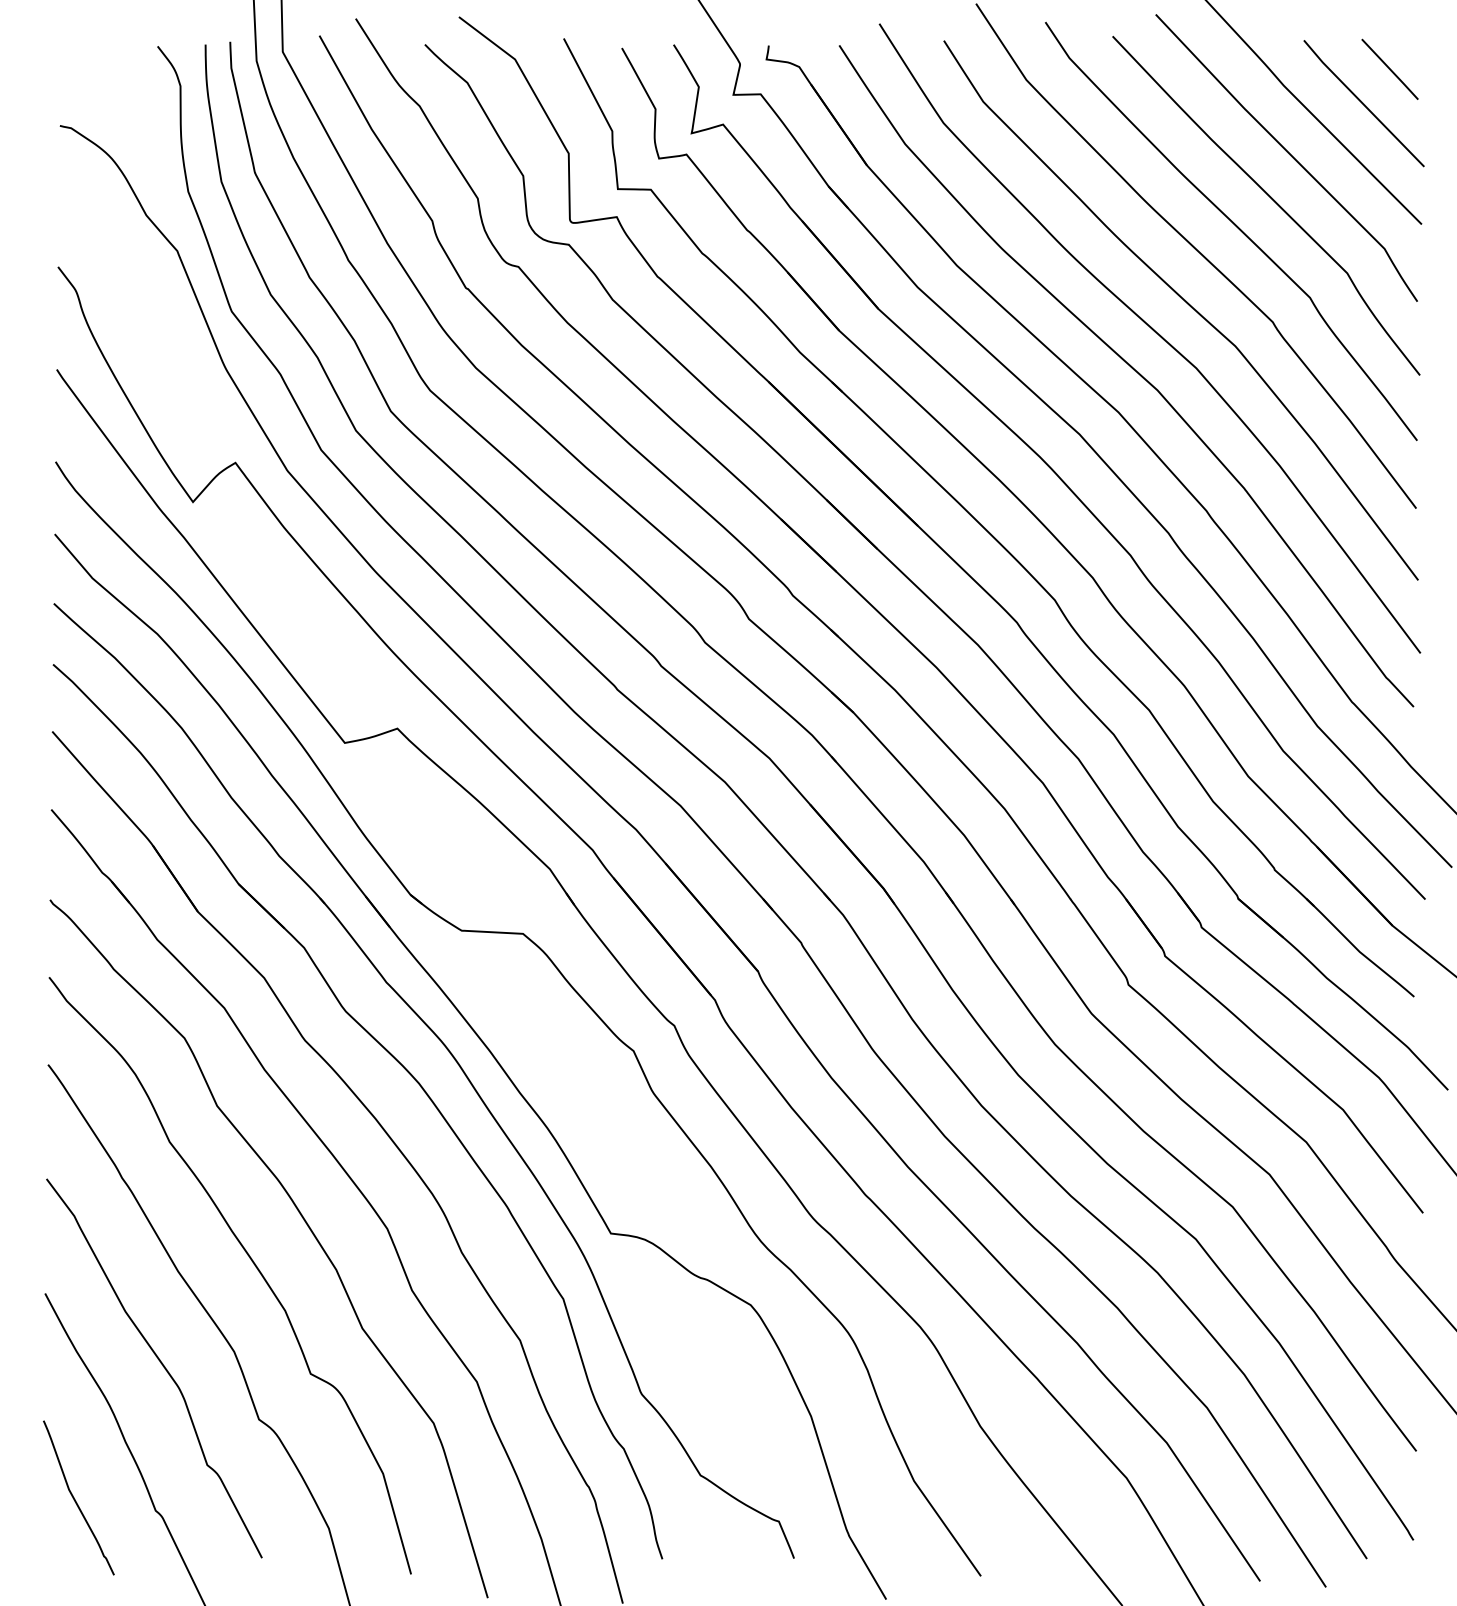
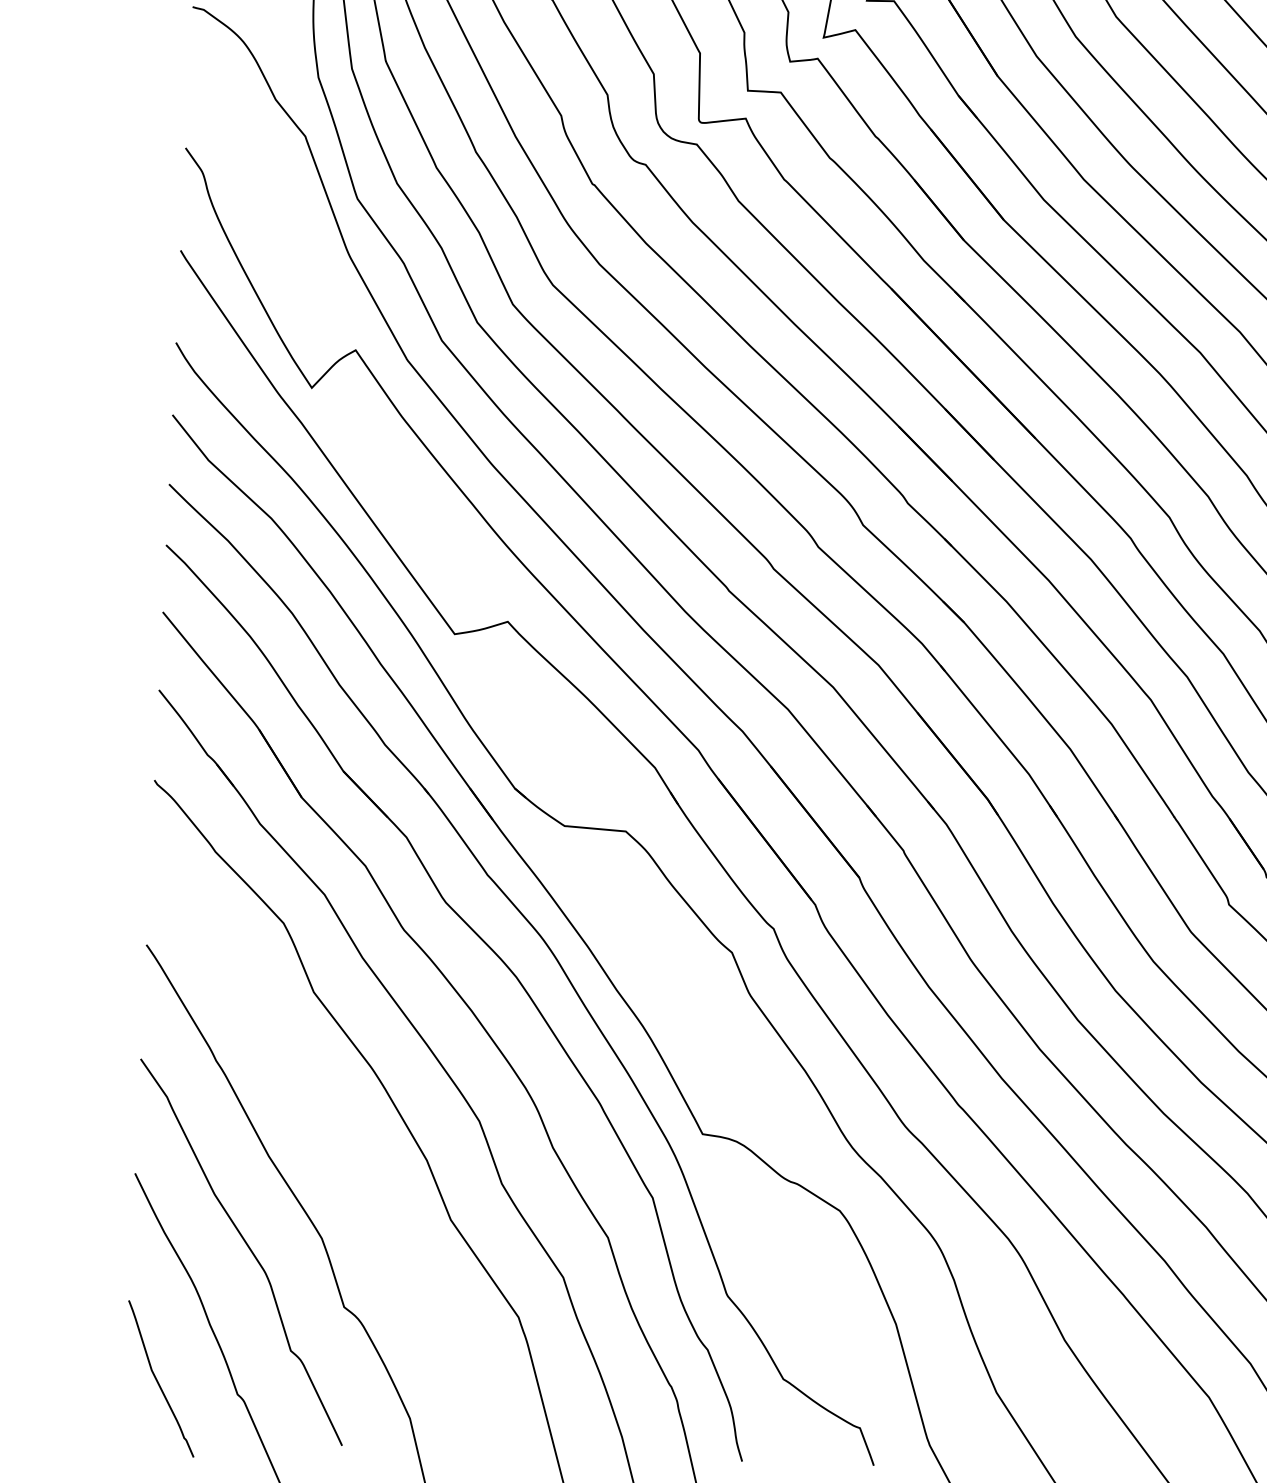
curve: (251, 1261) -> (342, 1148), removed

